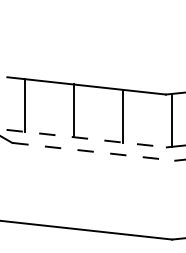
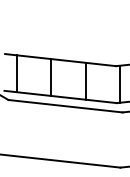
line: (87, 139) -> (61, 97), dashed -> solid
line: (95, 152) -> (66, 106), dashed -> solid

